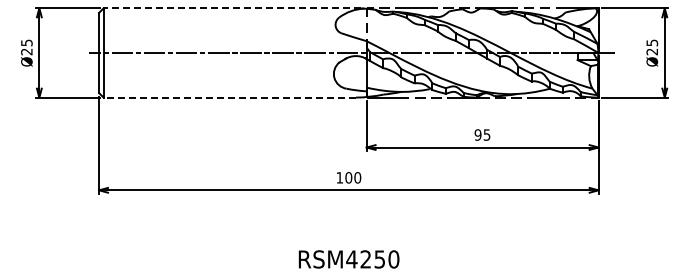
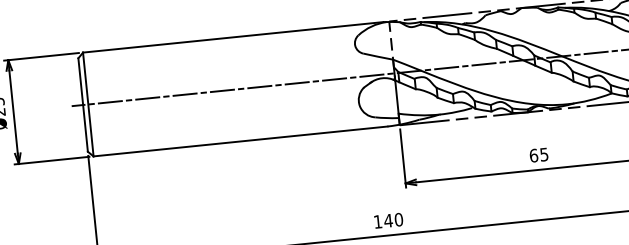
line: (232, 8) -> (233, 37), dashed -> solid
line: (229, 97) -> (240, 141), dashed -> solid
text: (477, 134) -> (533, 155), 95 -> 65
text: (348, 177) -> (388, 220), 100 -> 140

